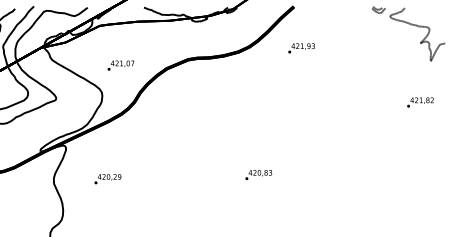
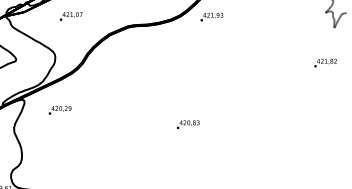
text: (301, 48) -> (211, 17), moved
text: (120, 65) -> (70, 16), moved
text: (107, 179) -> (59, 110), moved

